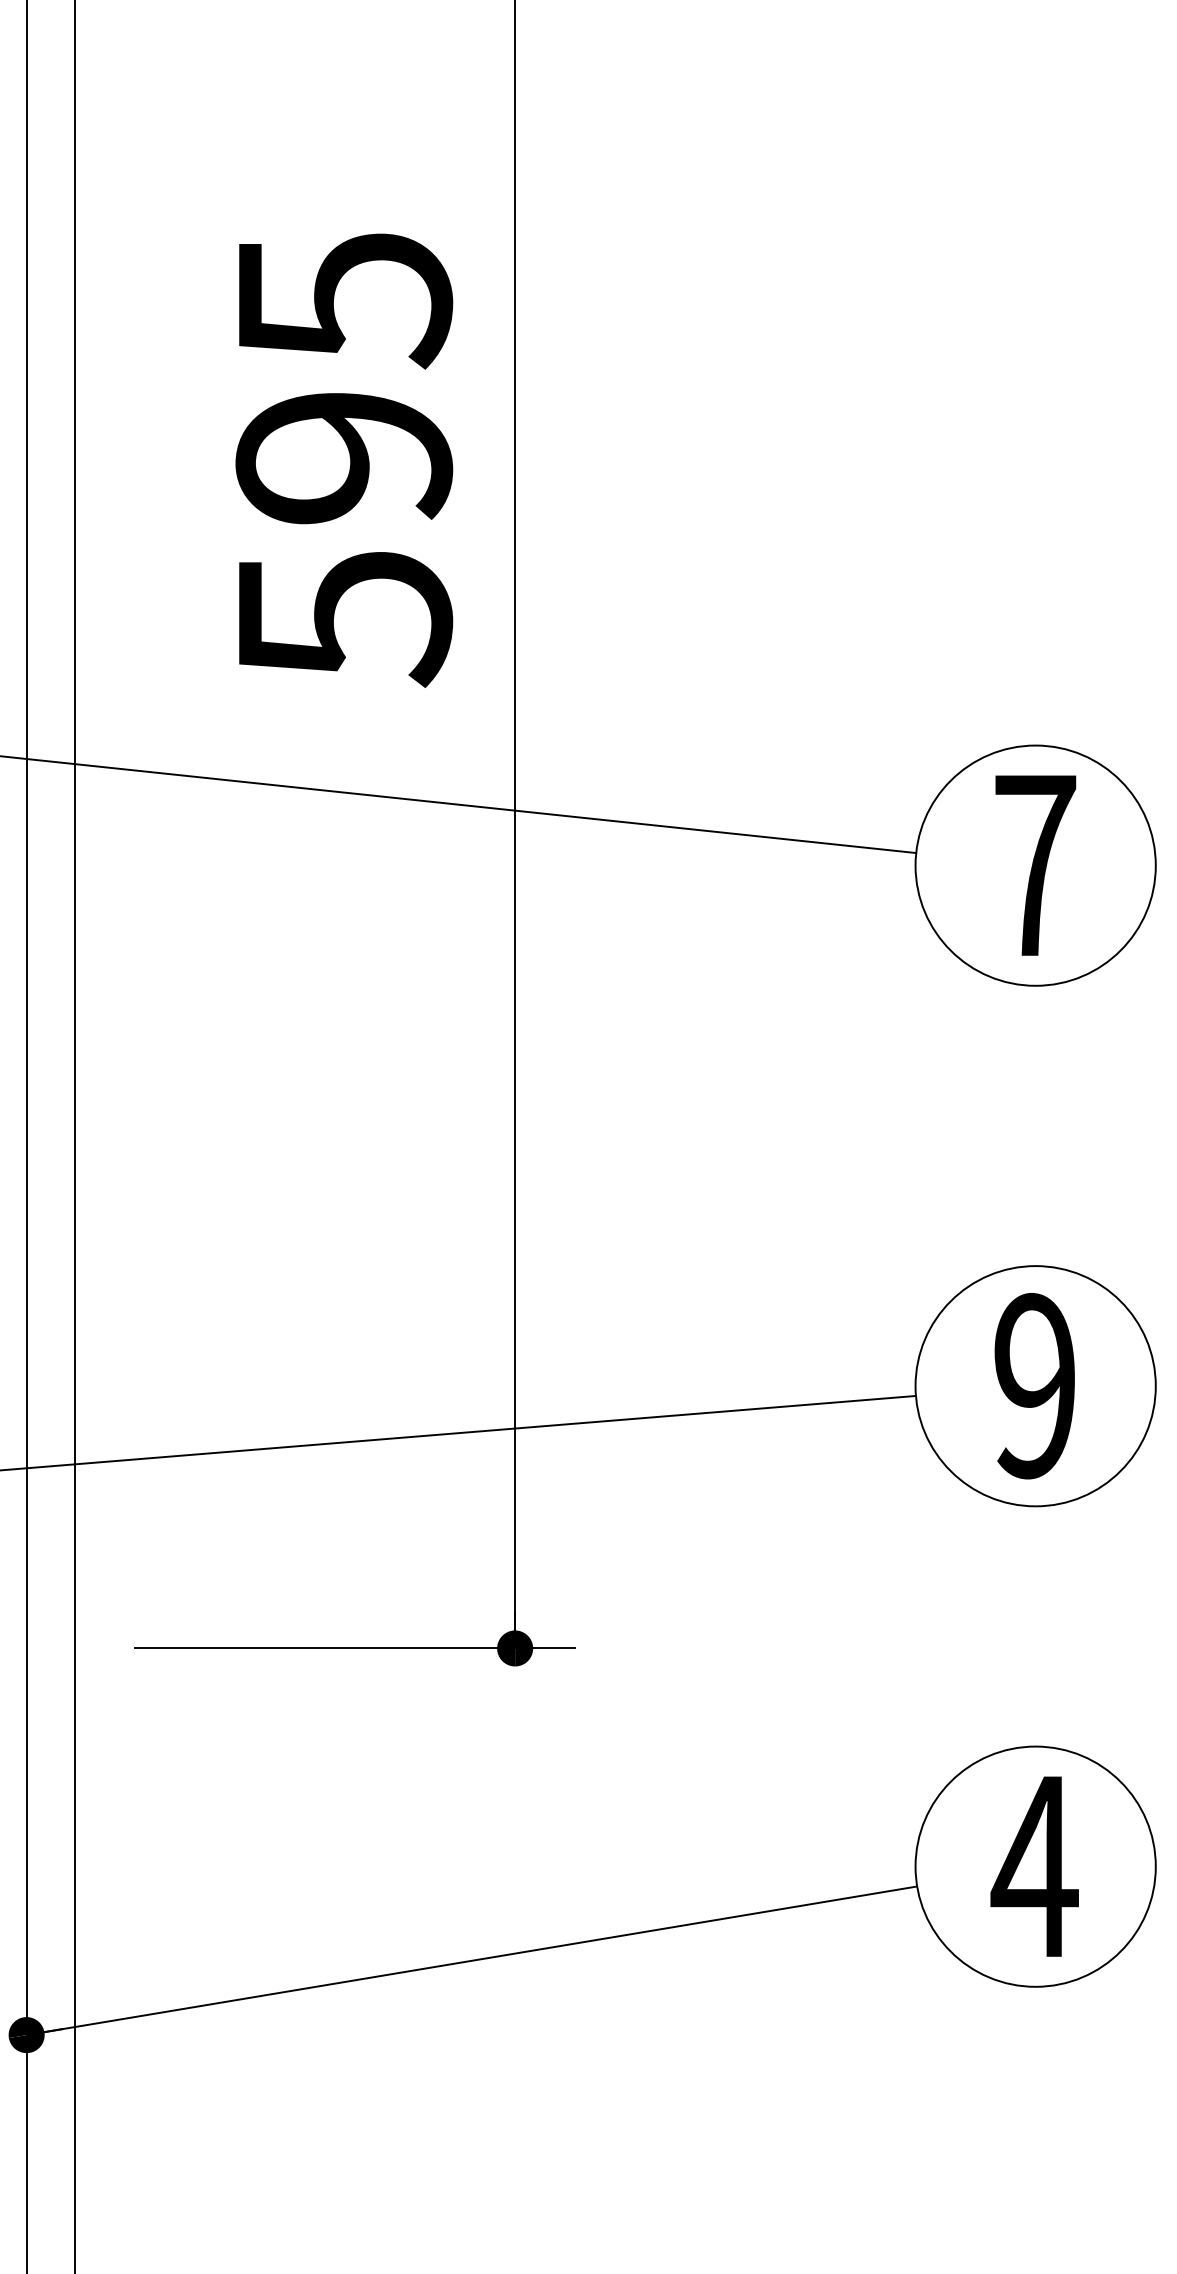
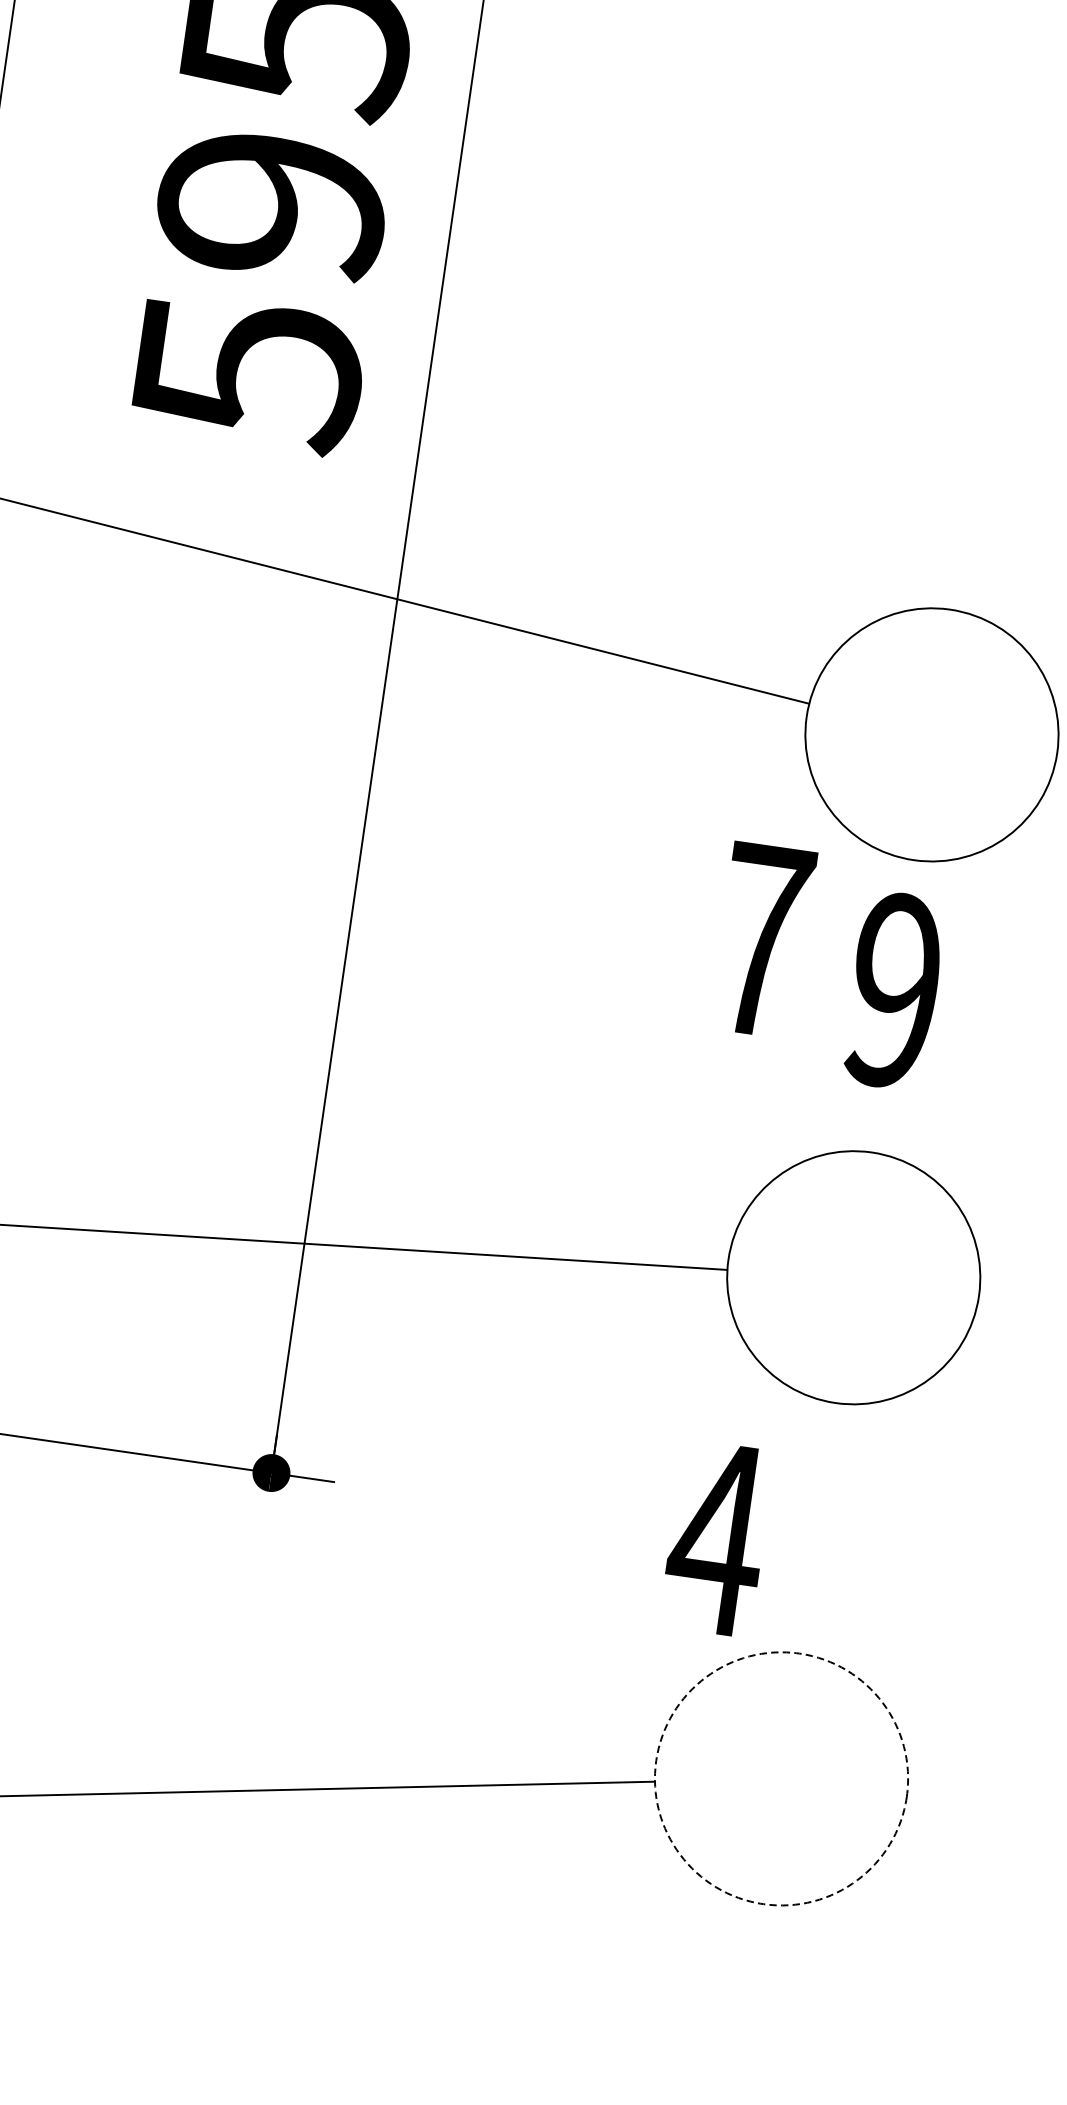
text: (1035, 865) -> (762, 940), moved
text: (1034, 1386) -> (893, 991), moved
text: (1034, 1866) -> (717, 1538), moved
circle: (1035, 1866) -> (781, 1778), solid -> dashed

